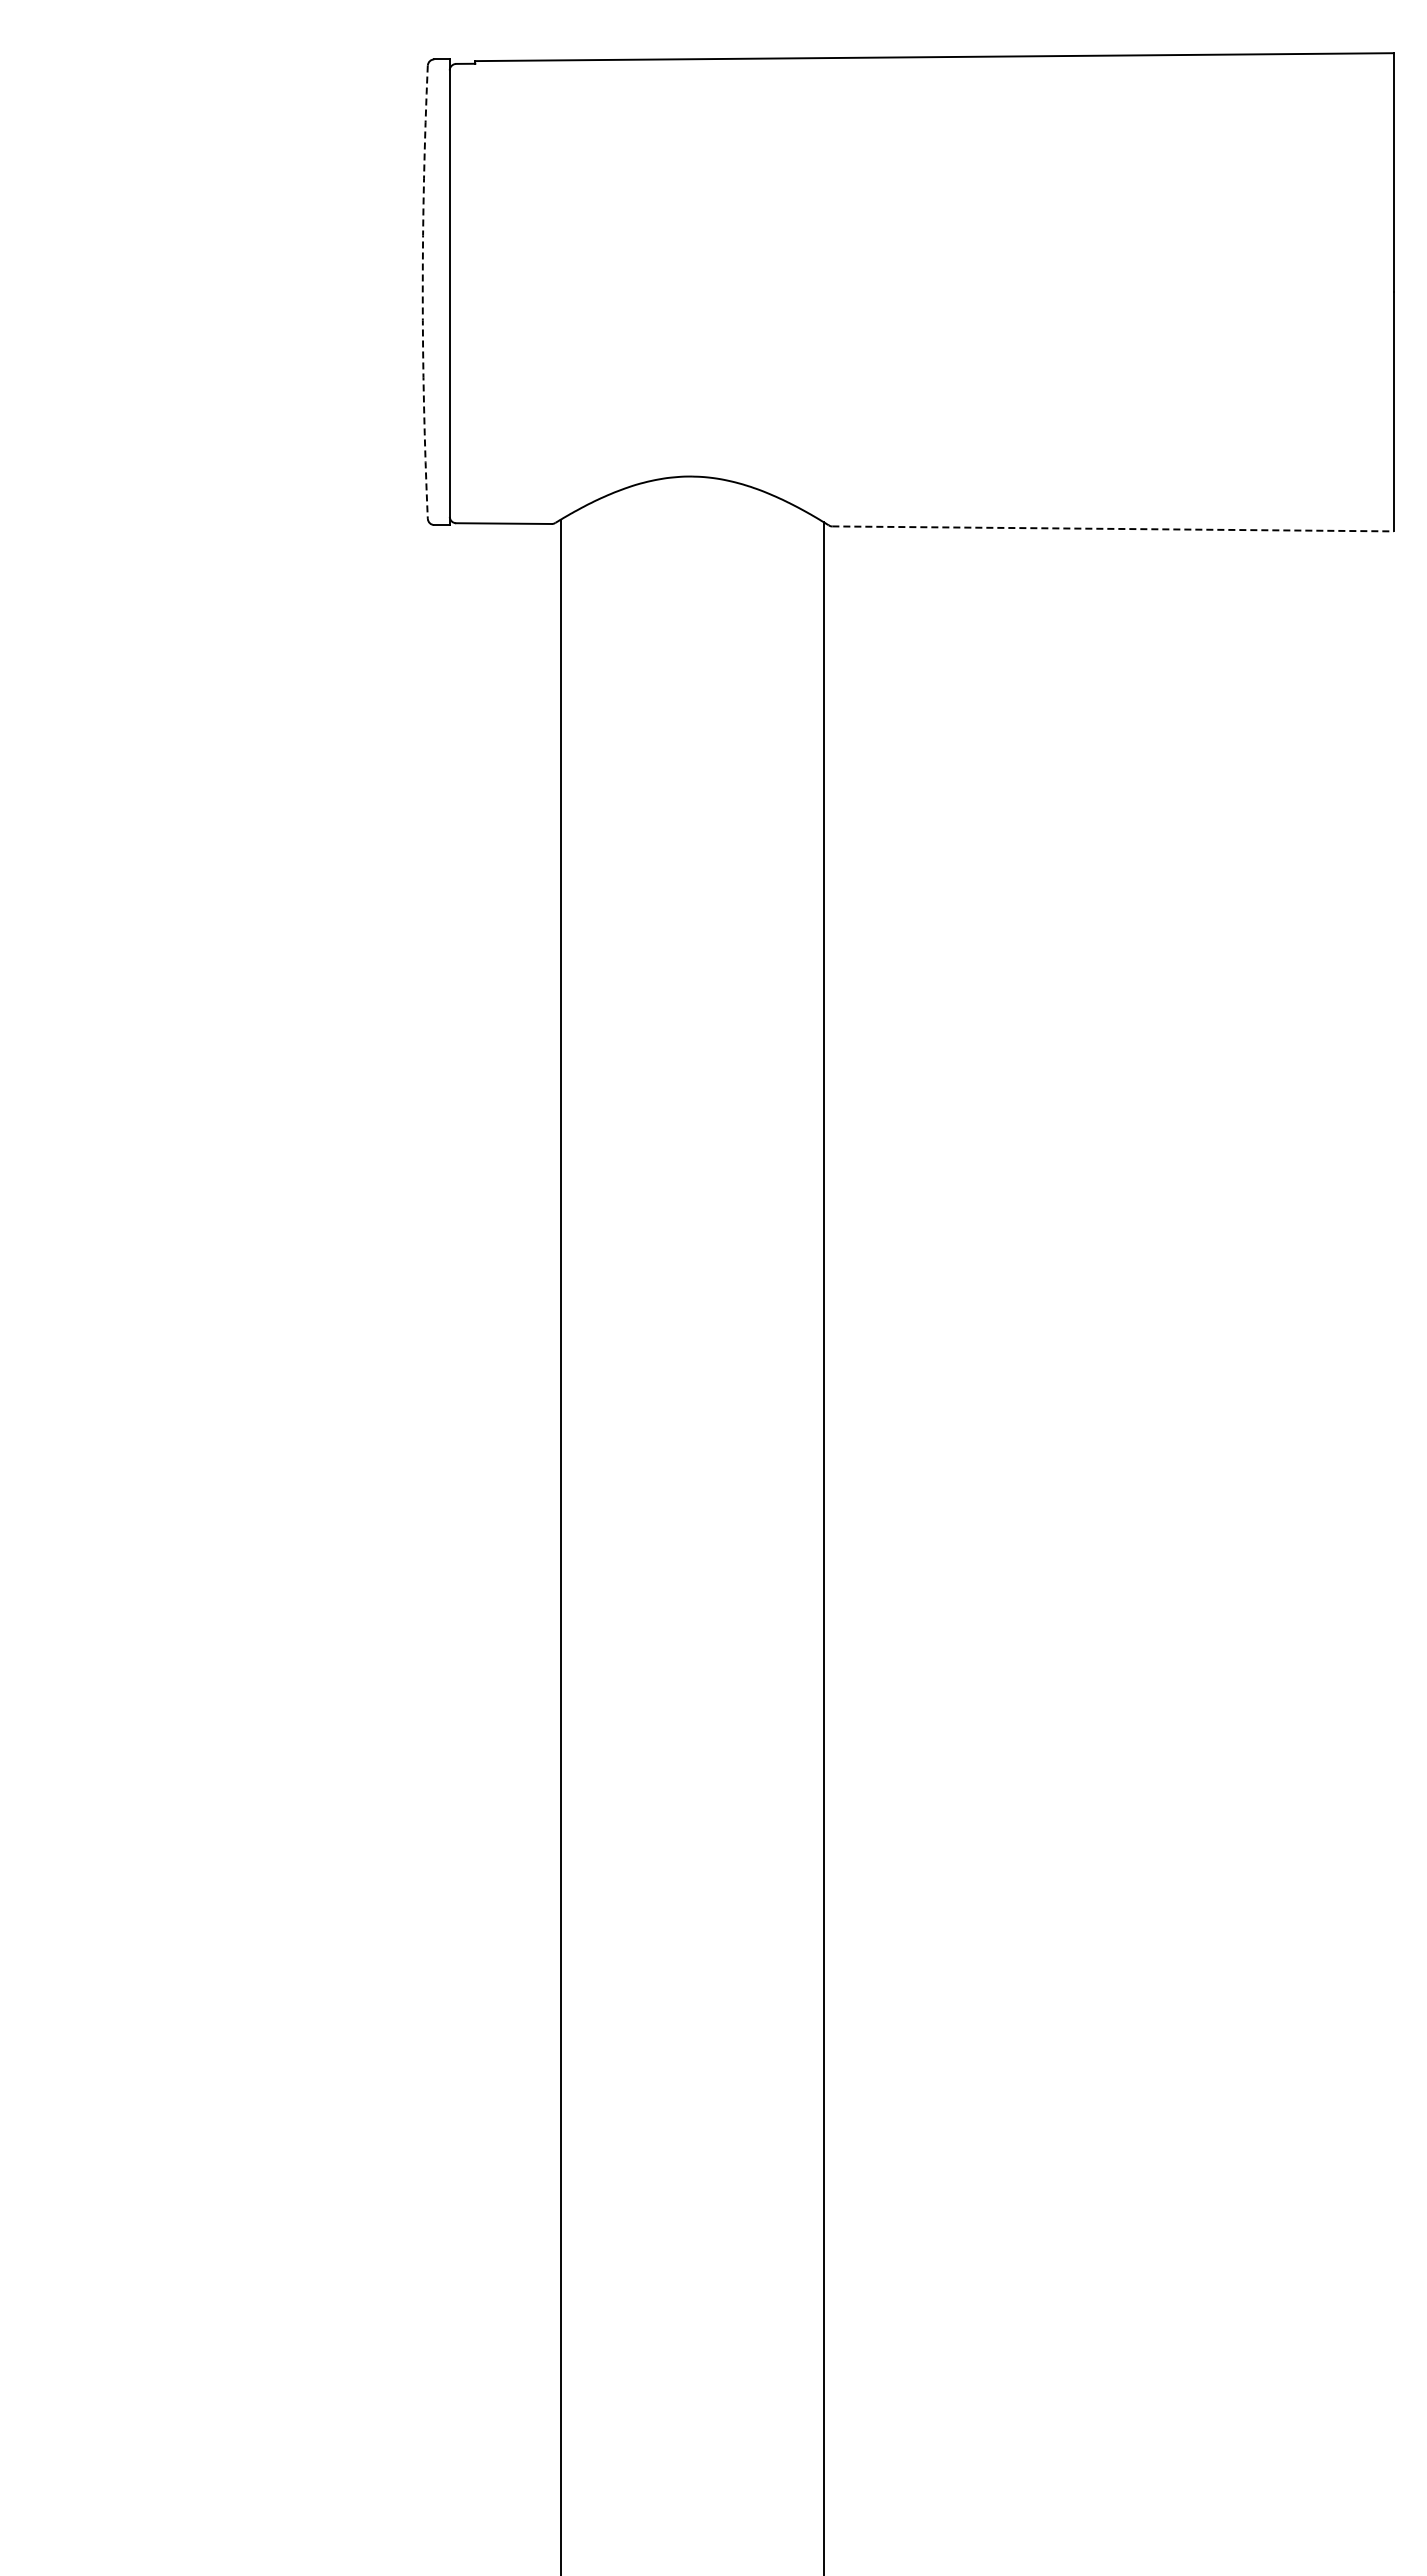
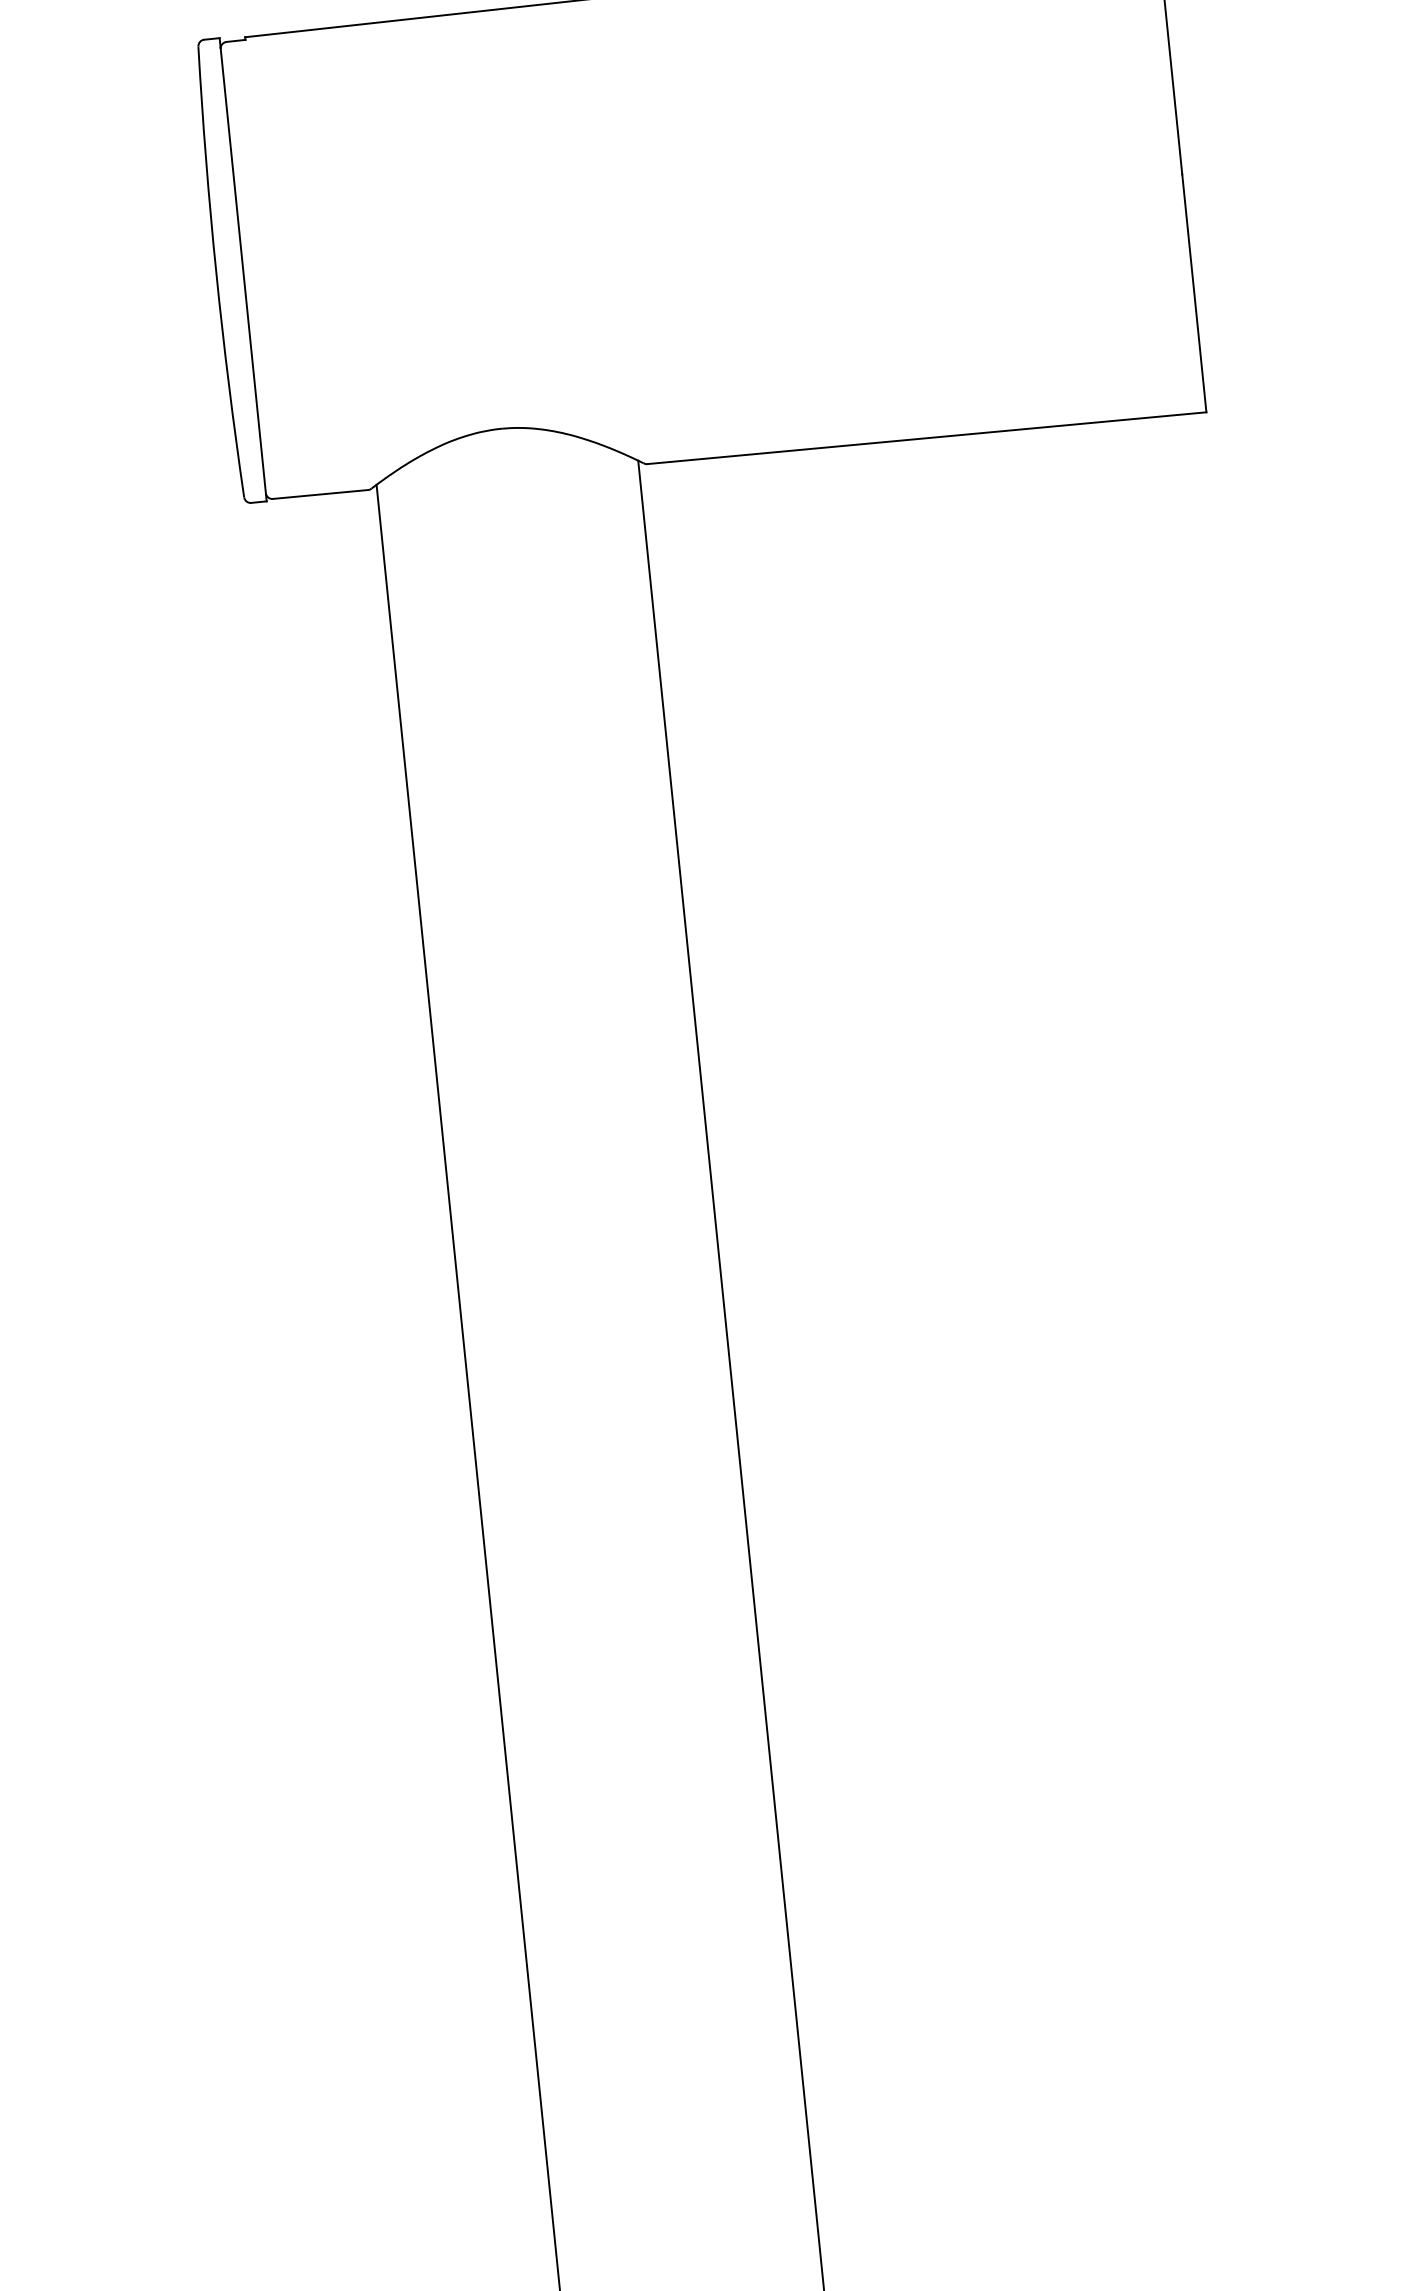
arc: (422, 292) -> (216, 272), dashed -> solid
line: (1113, 528) -> (927, 437), dashed -> solid

